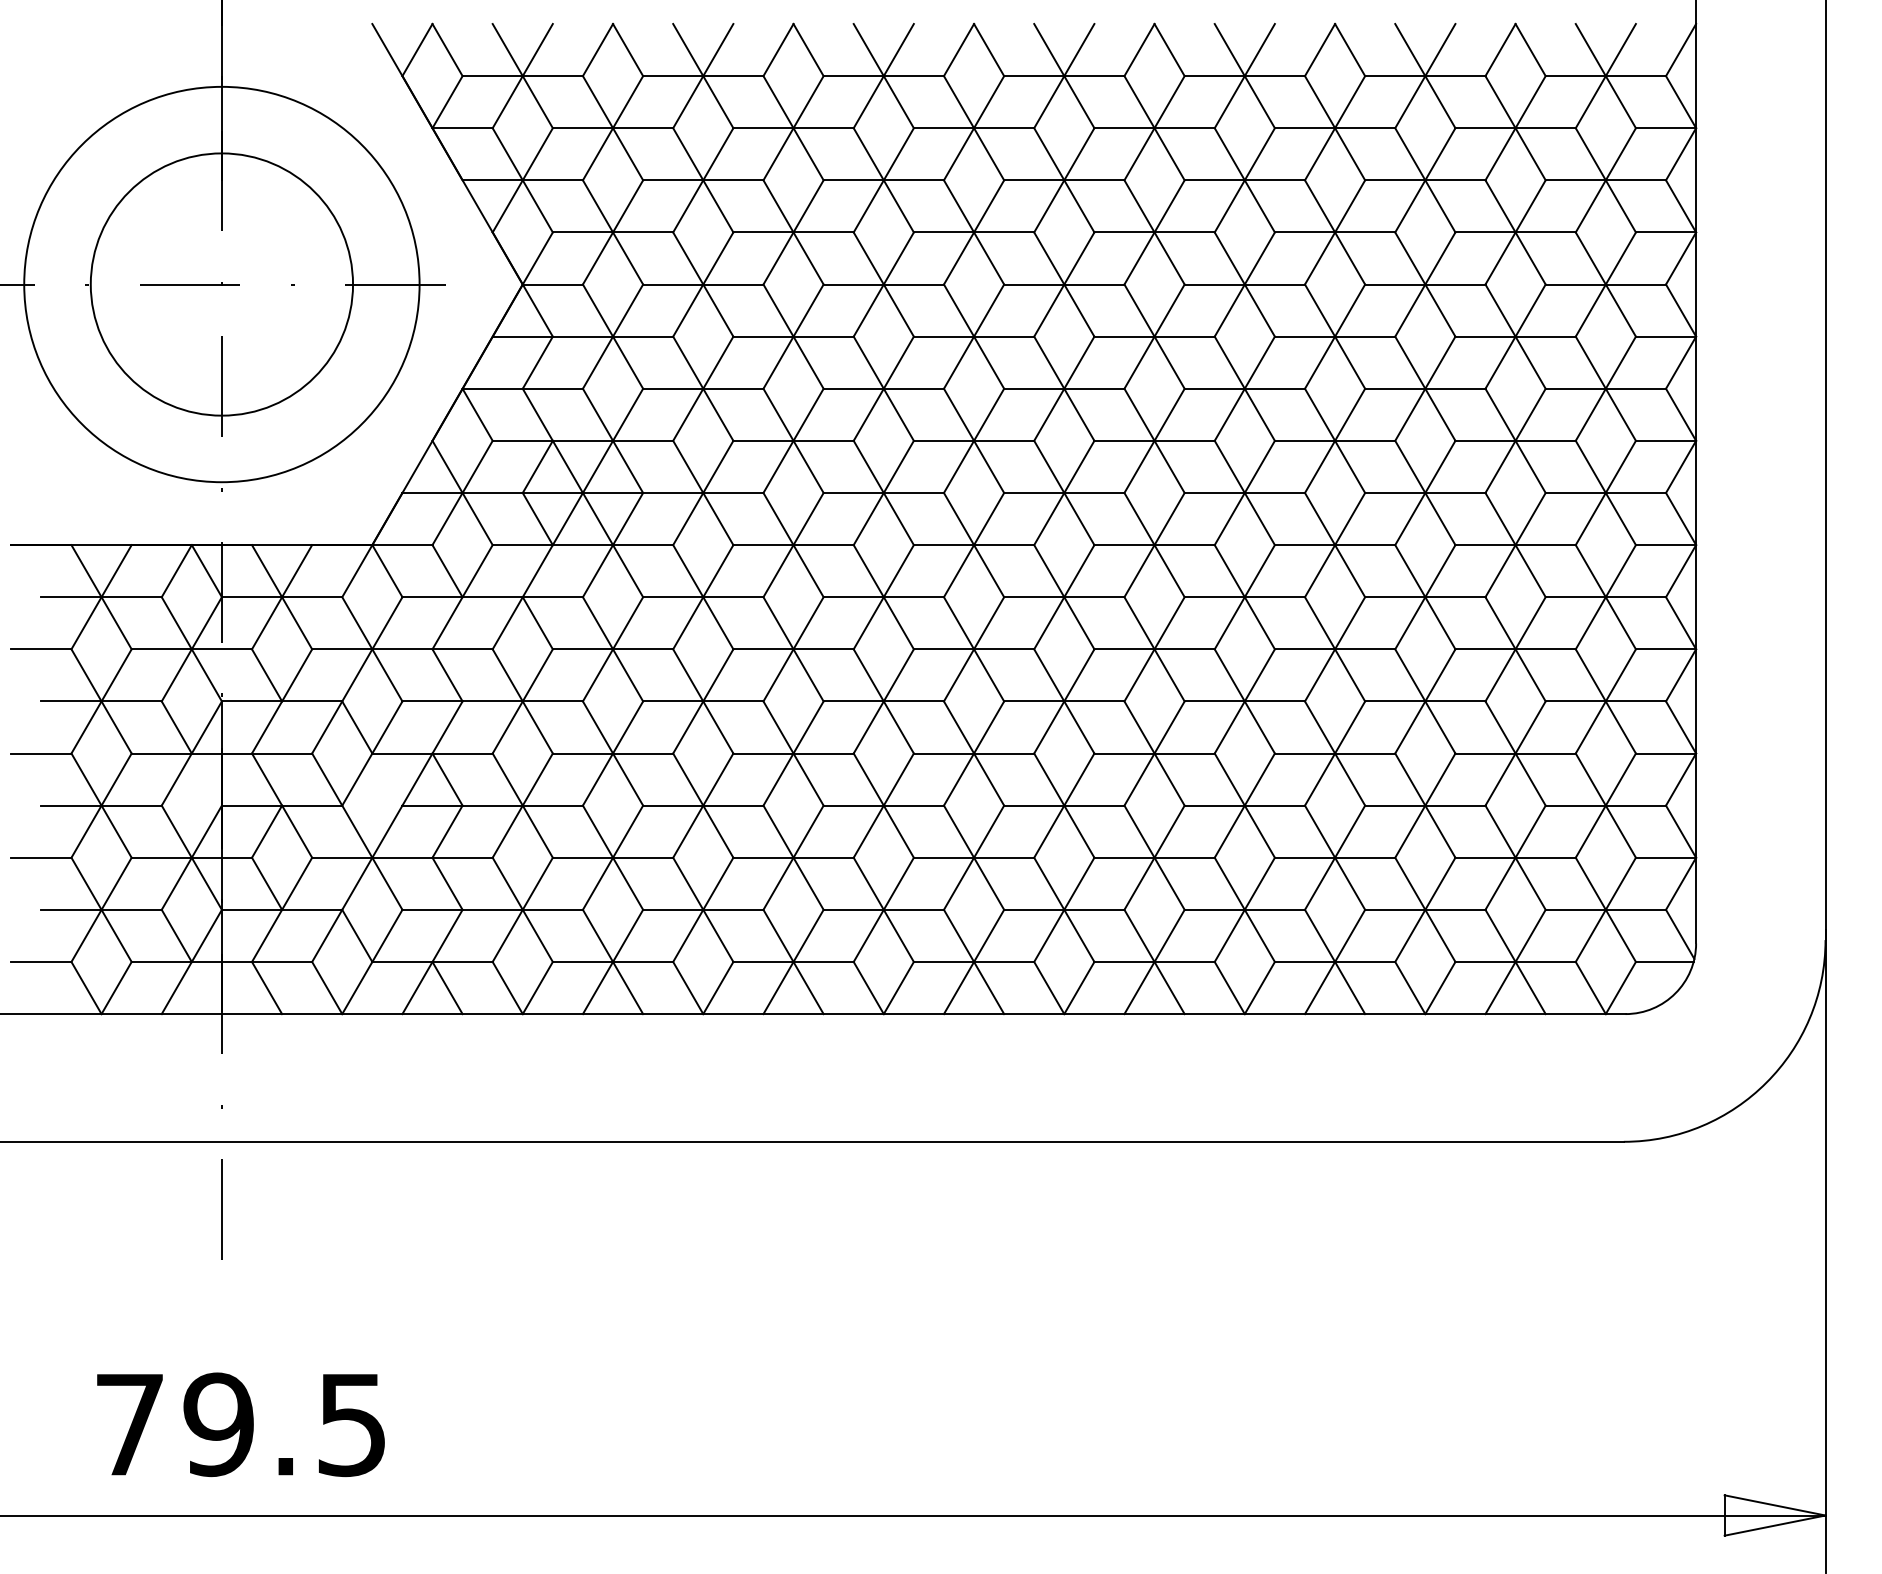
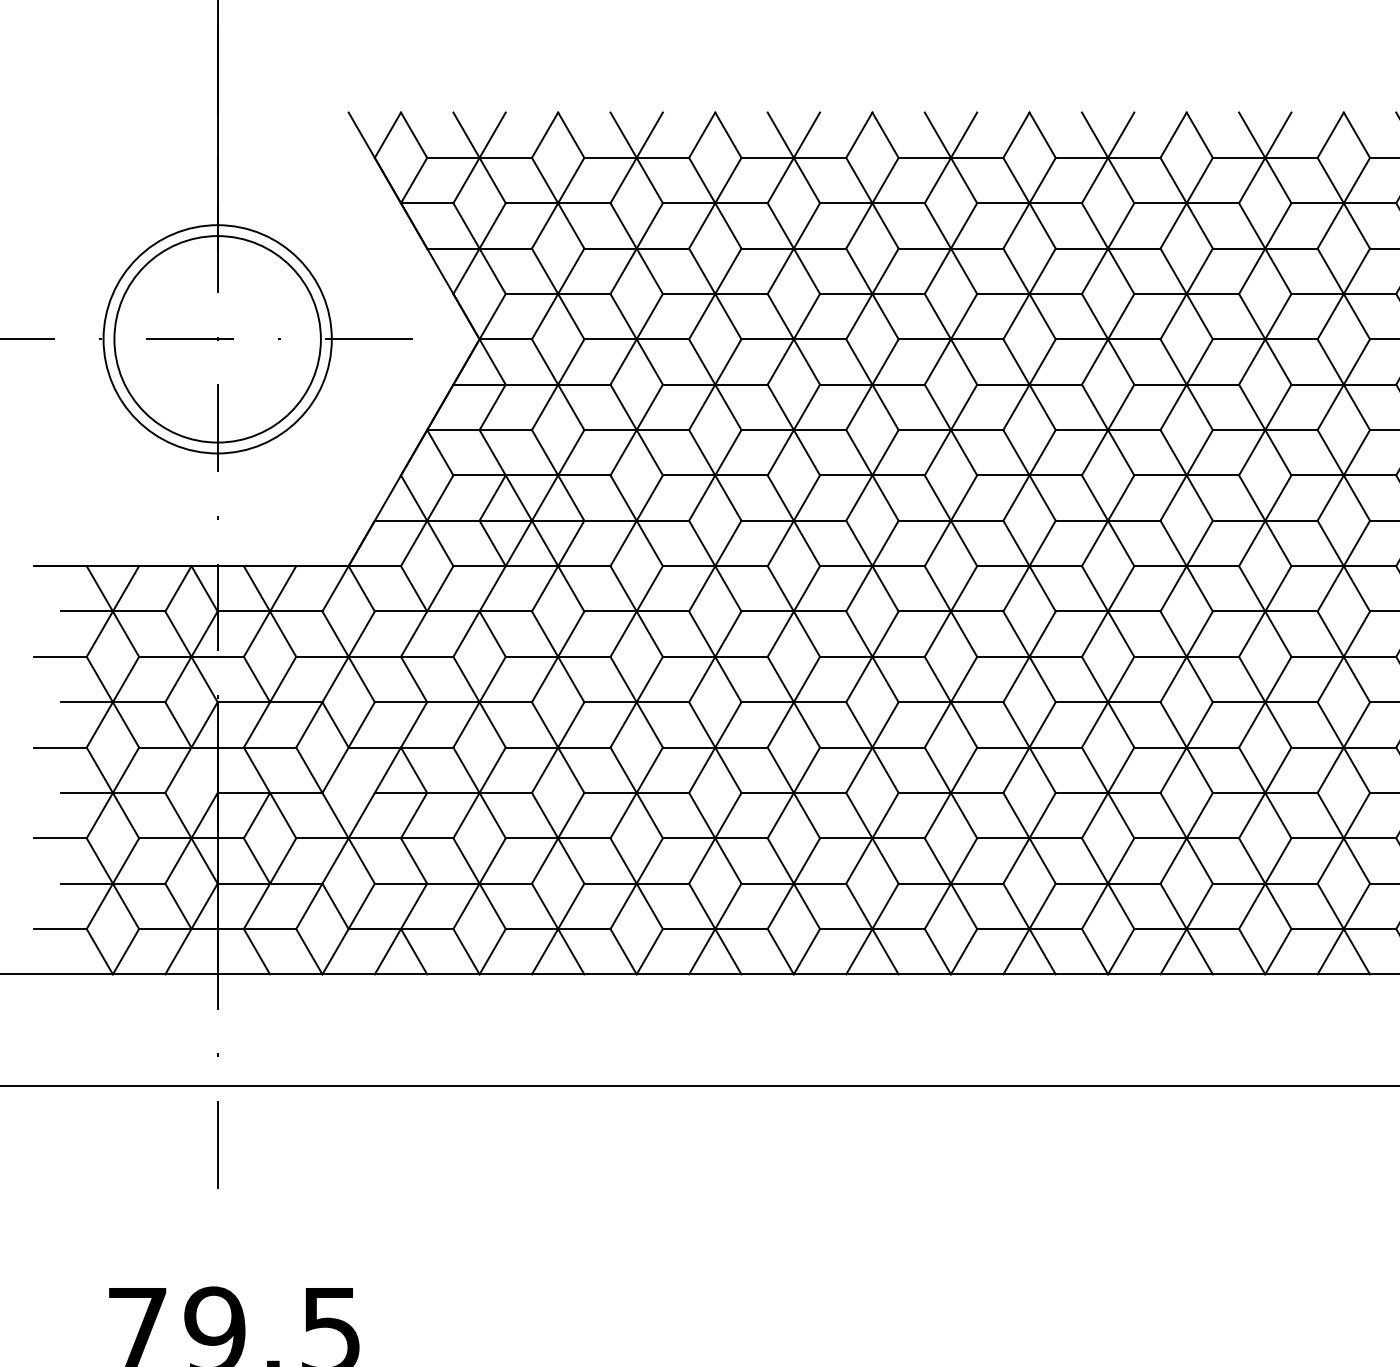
circle: (221, 284) -> (217, 339), size x0.6

